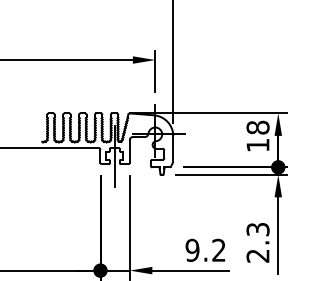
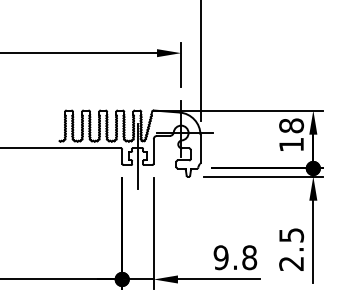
text: (257, 229) -> (290, 235), 2.3 -> 2.5
text: (218, 249) -> (249, 256), 9.2 -> 9.8

